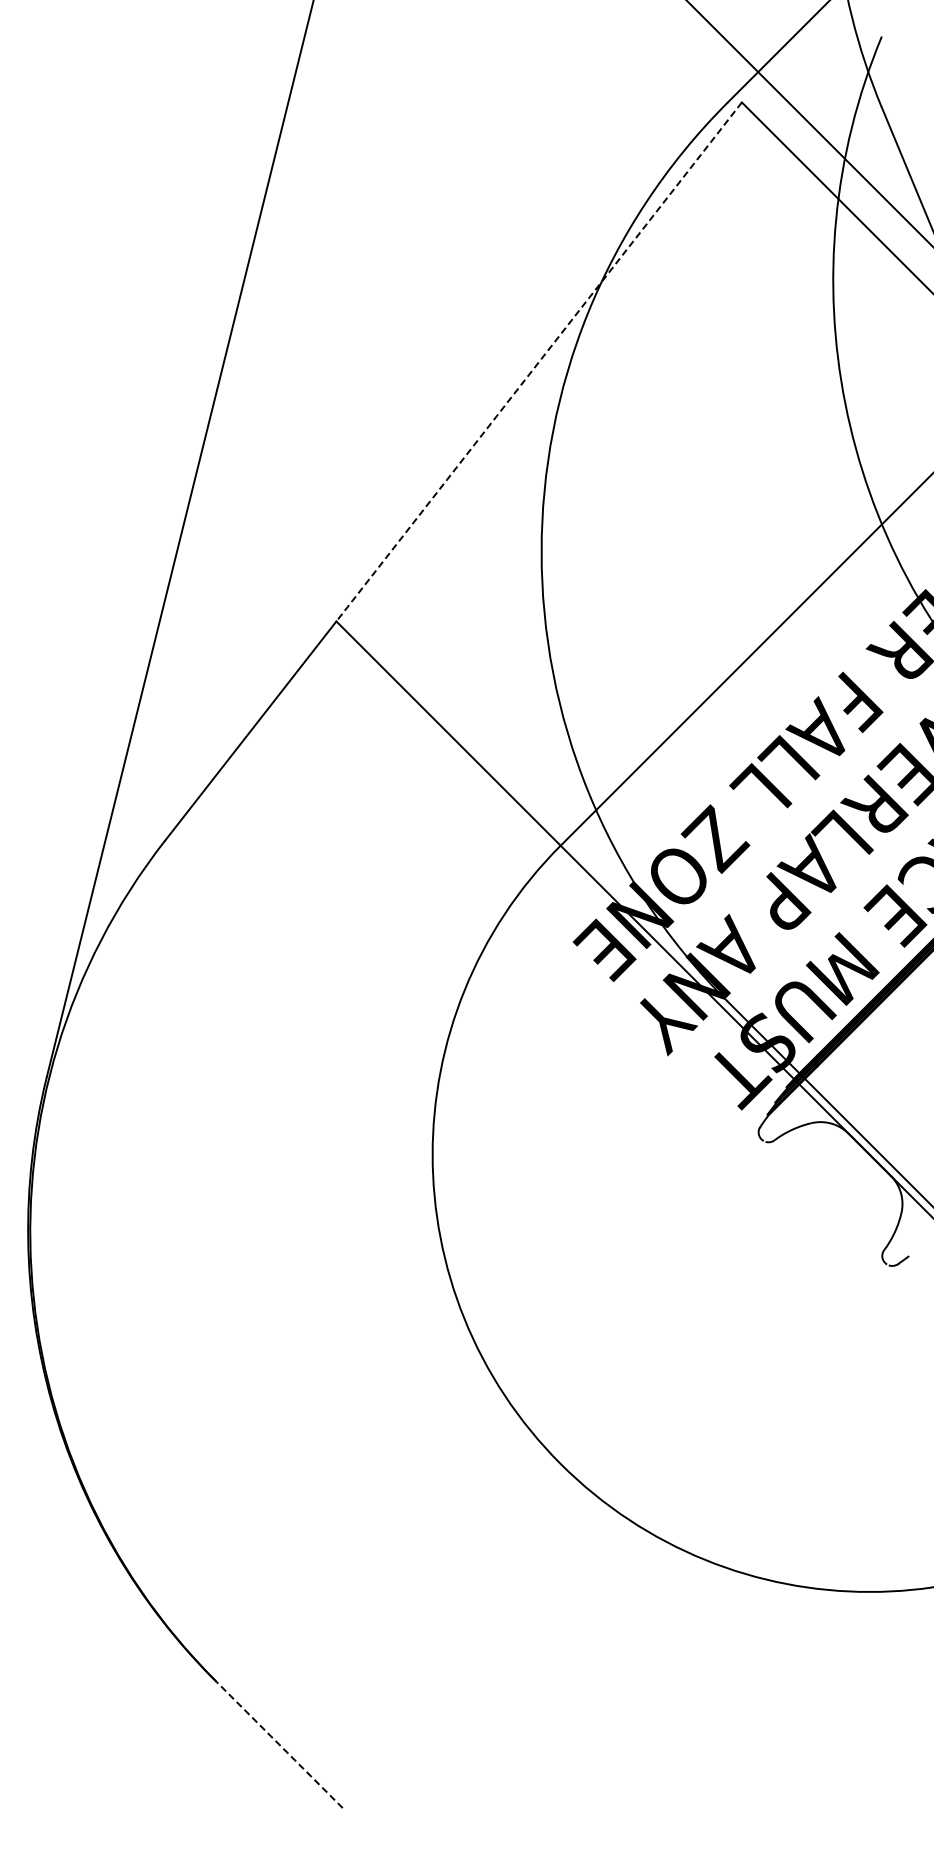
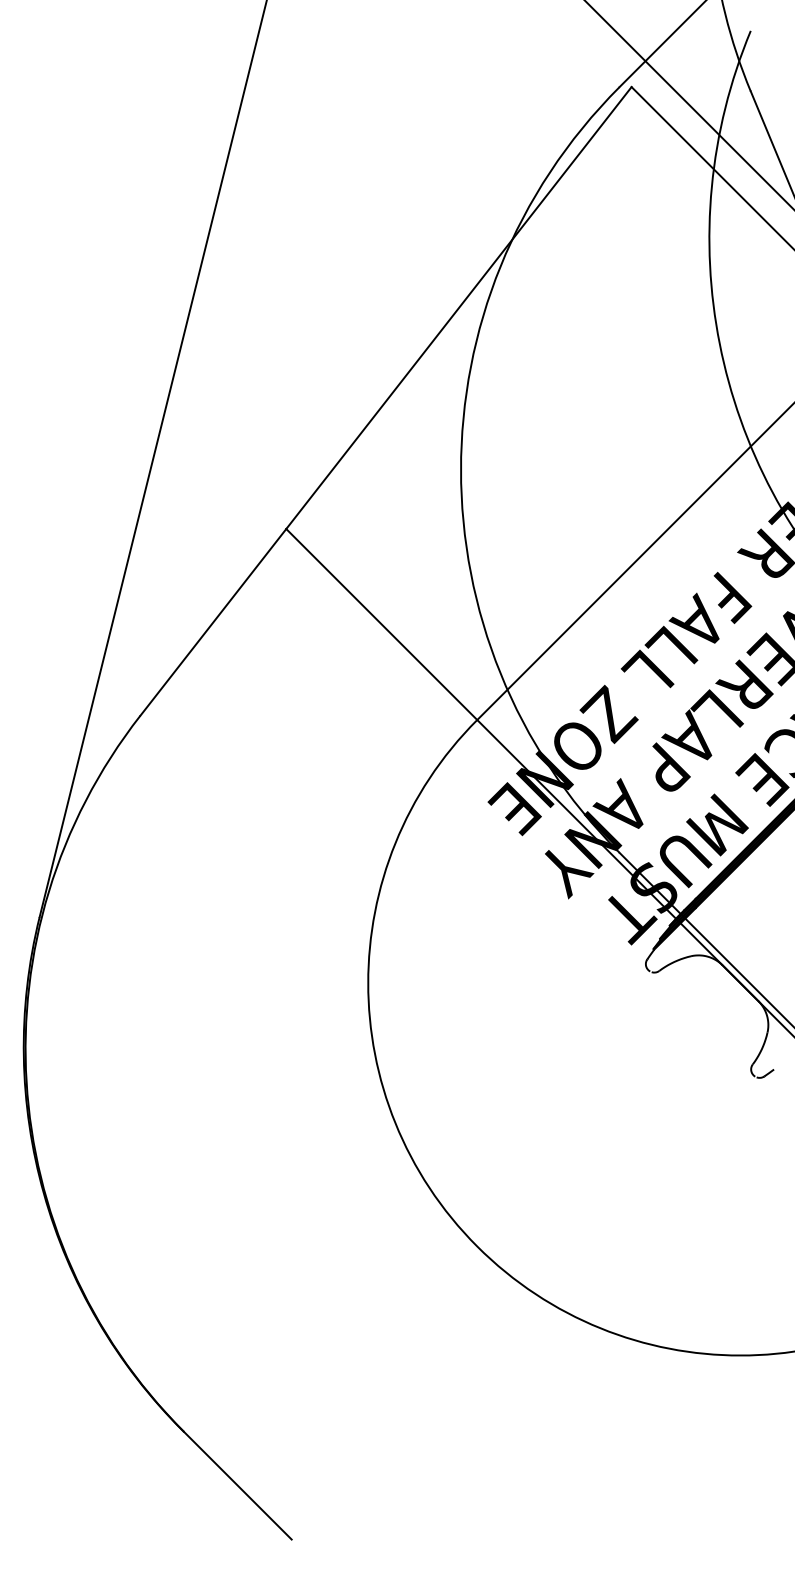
line: (538, 362) -> (458, 308), dashed -> solid
line: (279, 1744) -> (237, 1485), dashed -> solid

